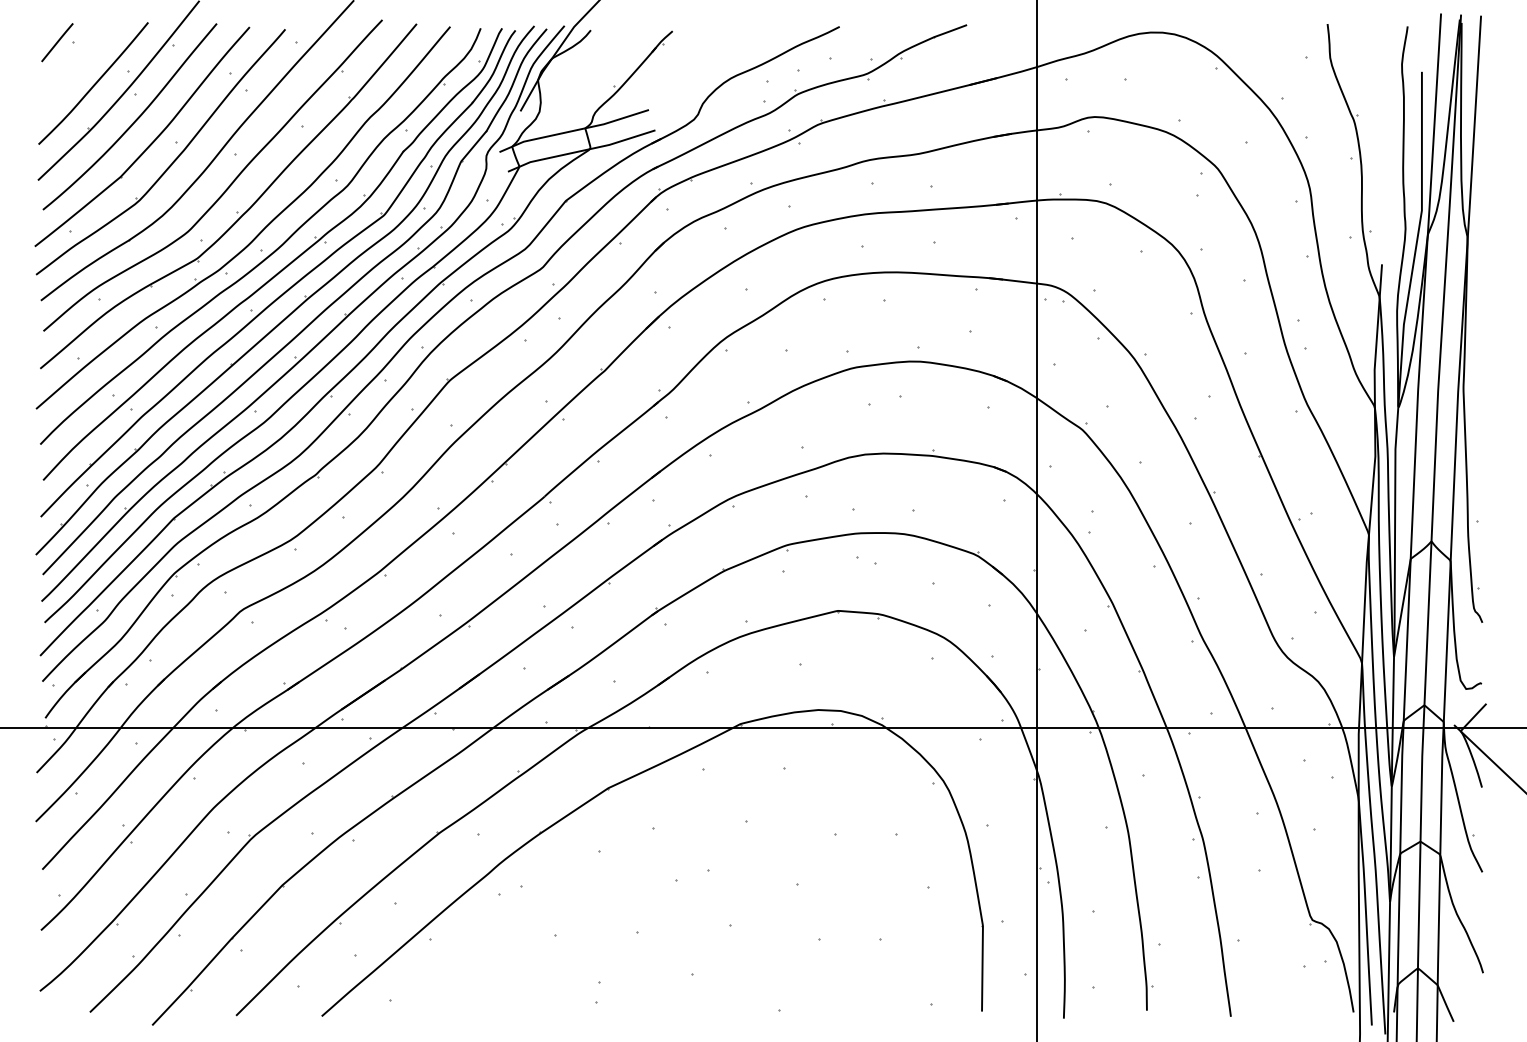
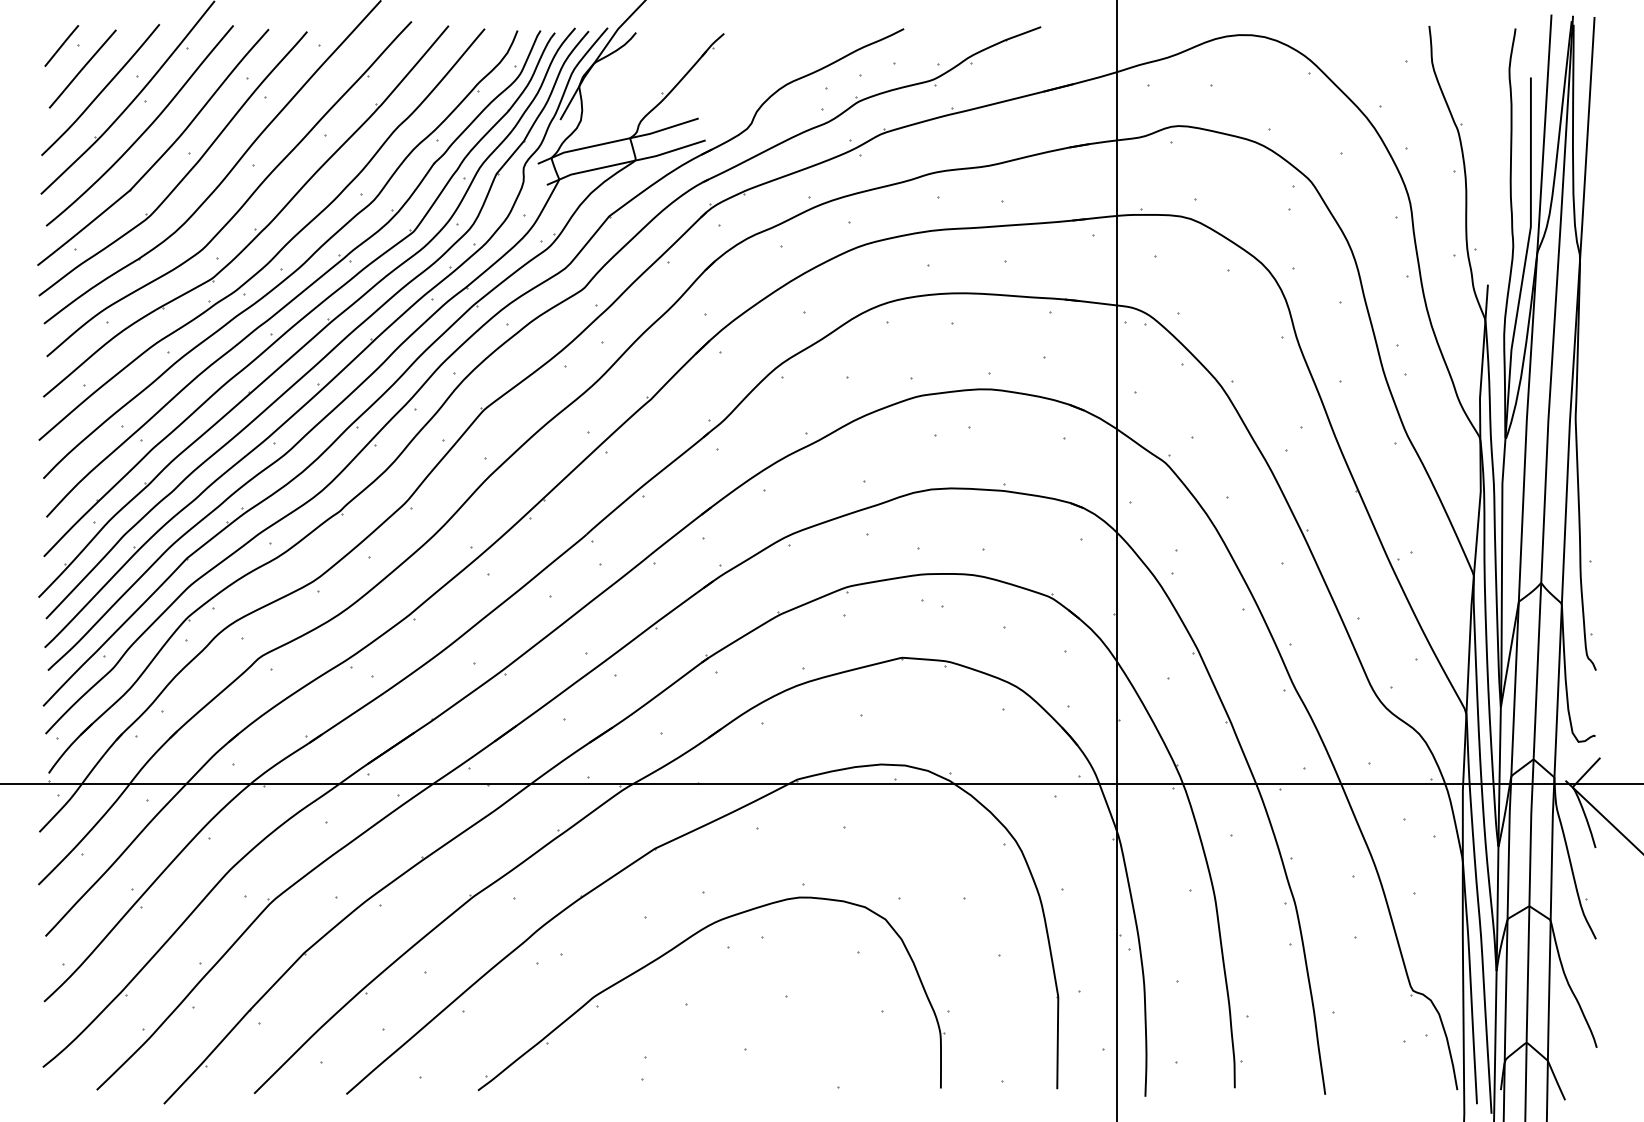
line: (76, 63) -> (82, 68), added
part: (630, 879) -> (678, 946), added

